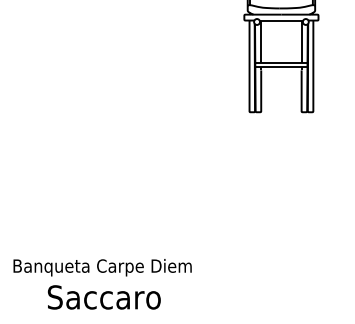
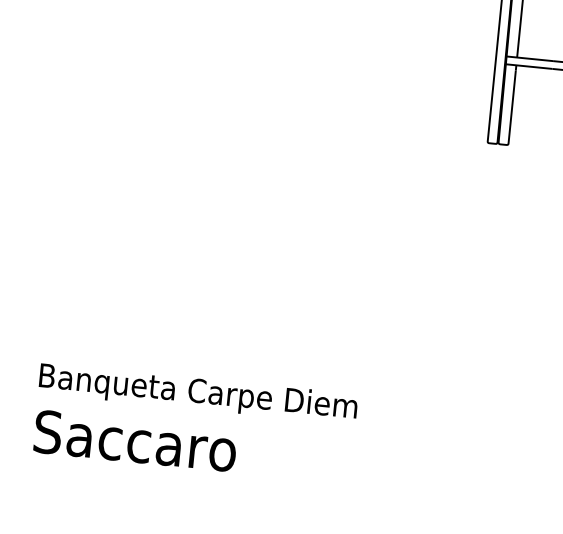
text: (104, 297) -> (135, 441), moved

